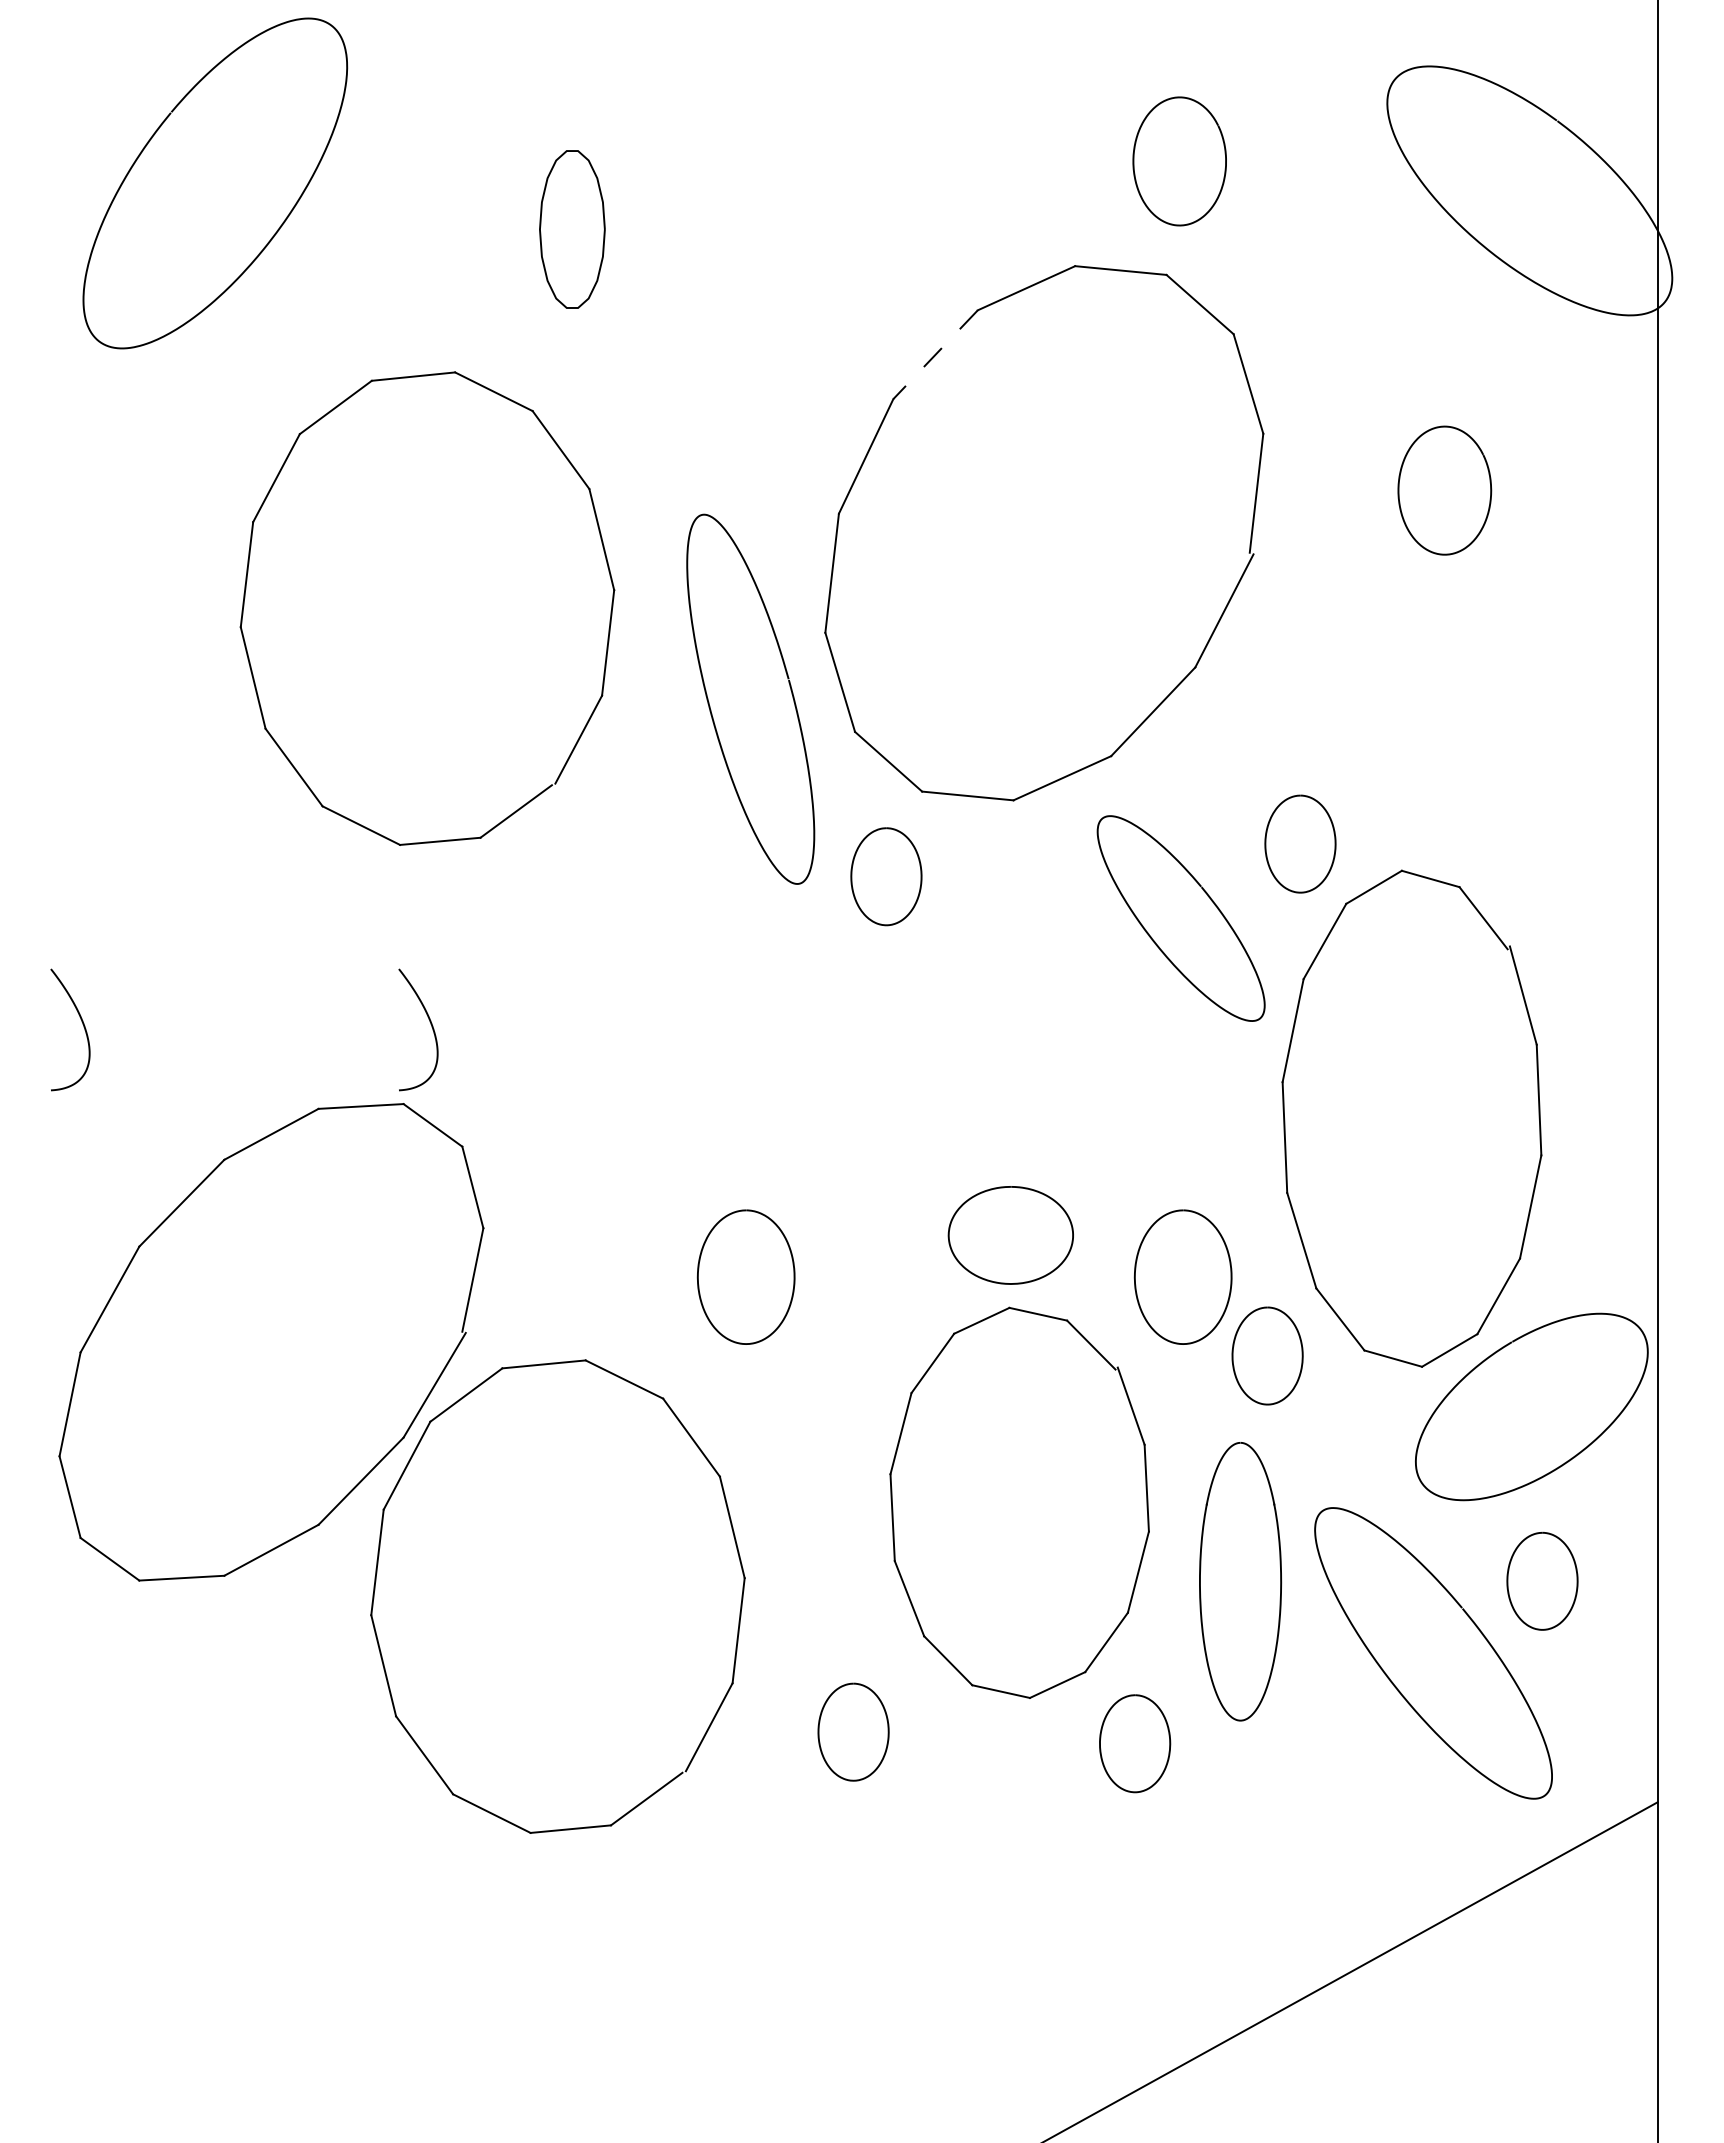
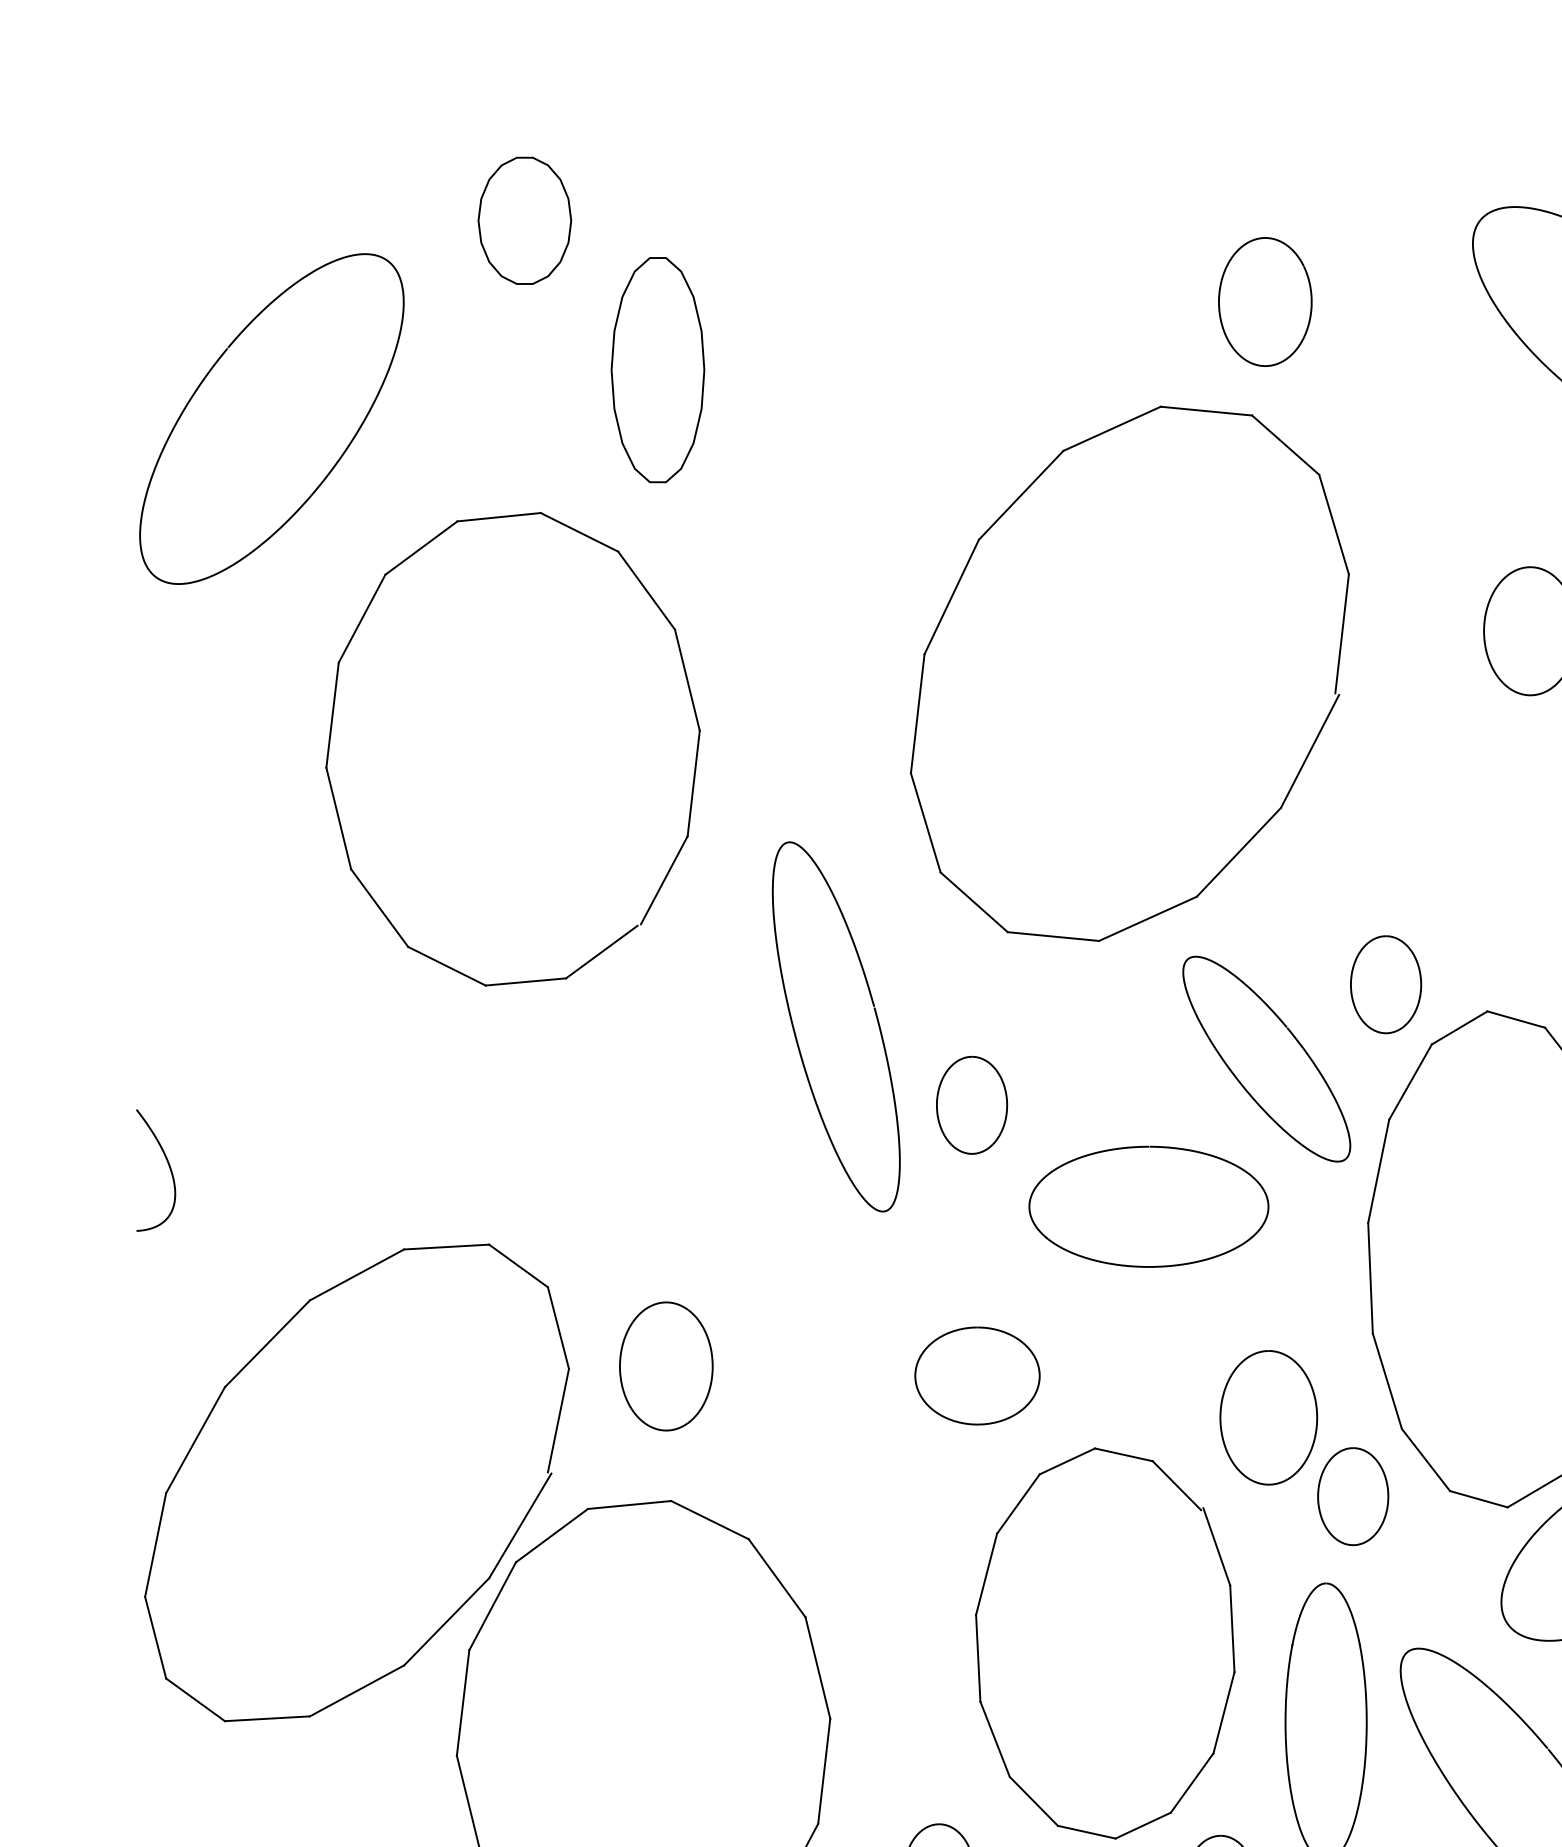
part: (439, 80) -> (525, 221), added
curve: (279, 226) -> (336, 462), moved
part: (572, 229) -> (658, 370), size x1.43
line: (935, 355) -> (1021, 496), dashed -> solid
curve: (711, 709) -> (797, 1037), moved
curve: (852, 876) -> (938, 1105), moved
curve: (430, 1024) -> (516, 1165), removed
part: (1062, 1066) -> (1148, 1207), added
curve: (535, 1225) -> (621, 1366), added
curve: (699, 1269) -> (785, 1410), removed
curve: (1005, 1282) -> (972, 1423), moved

